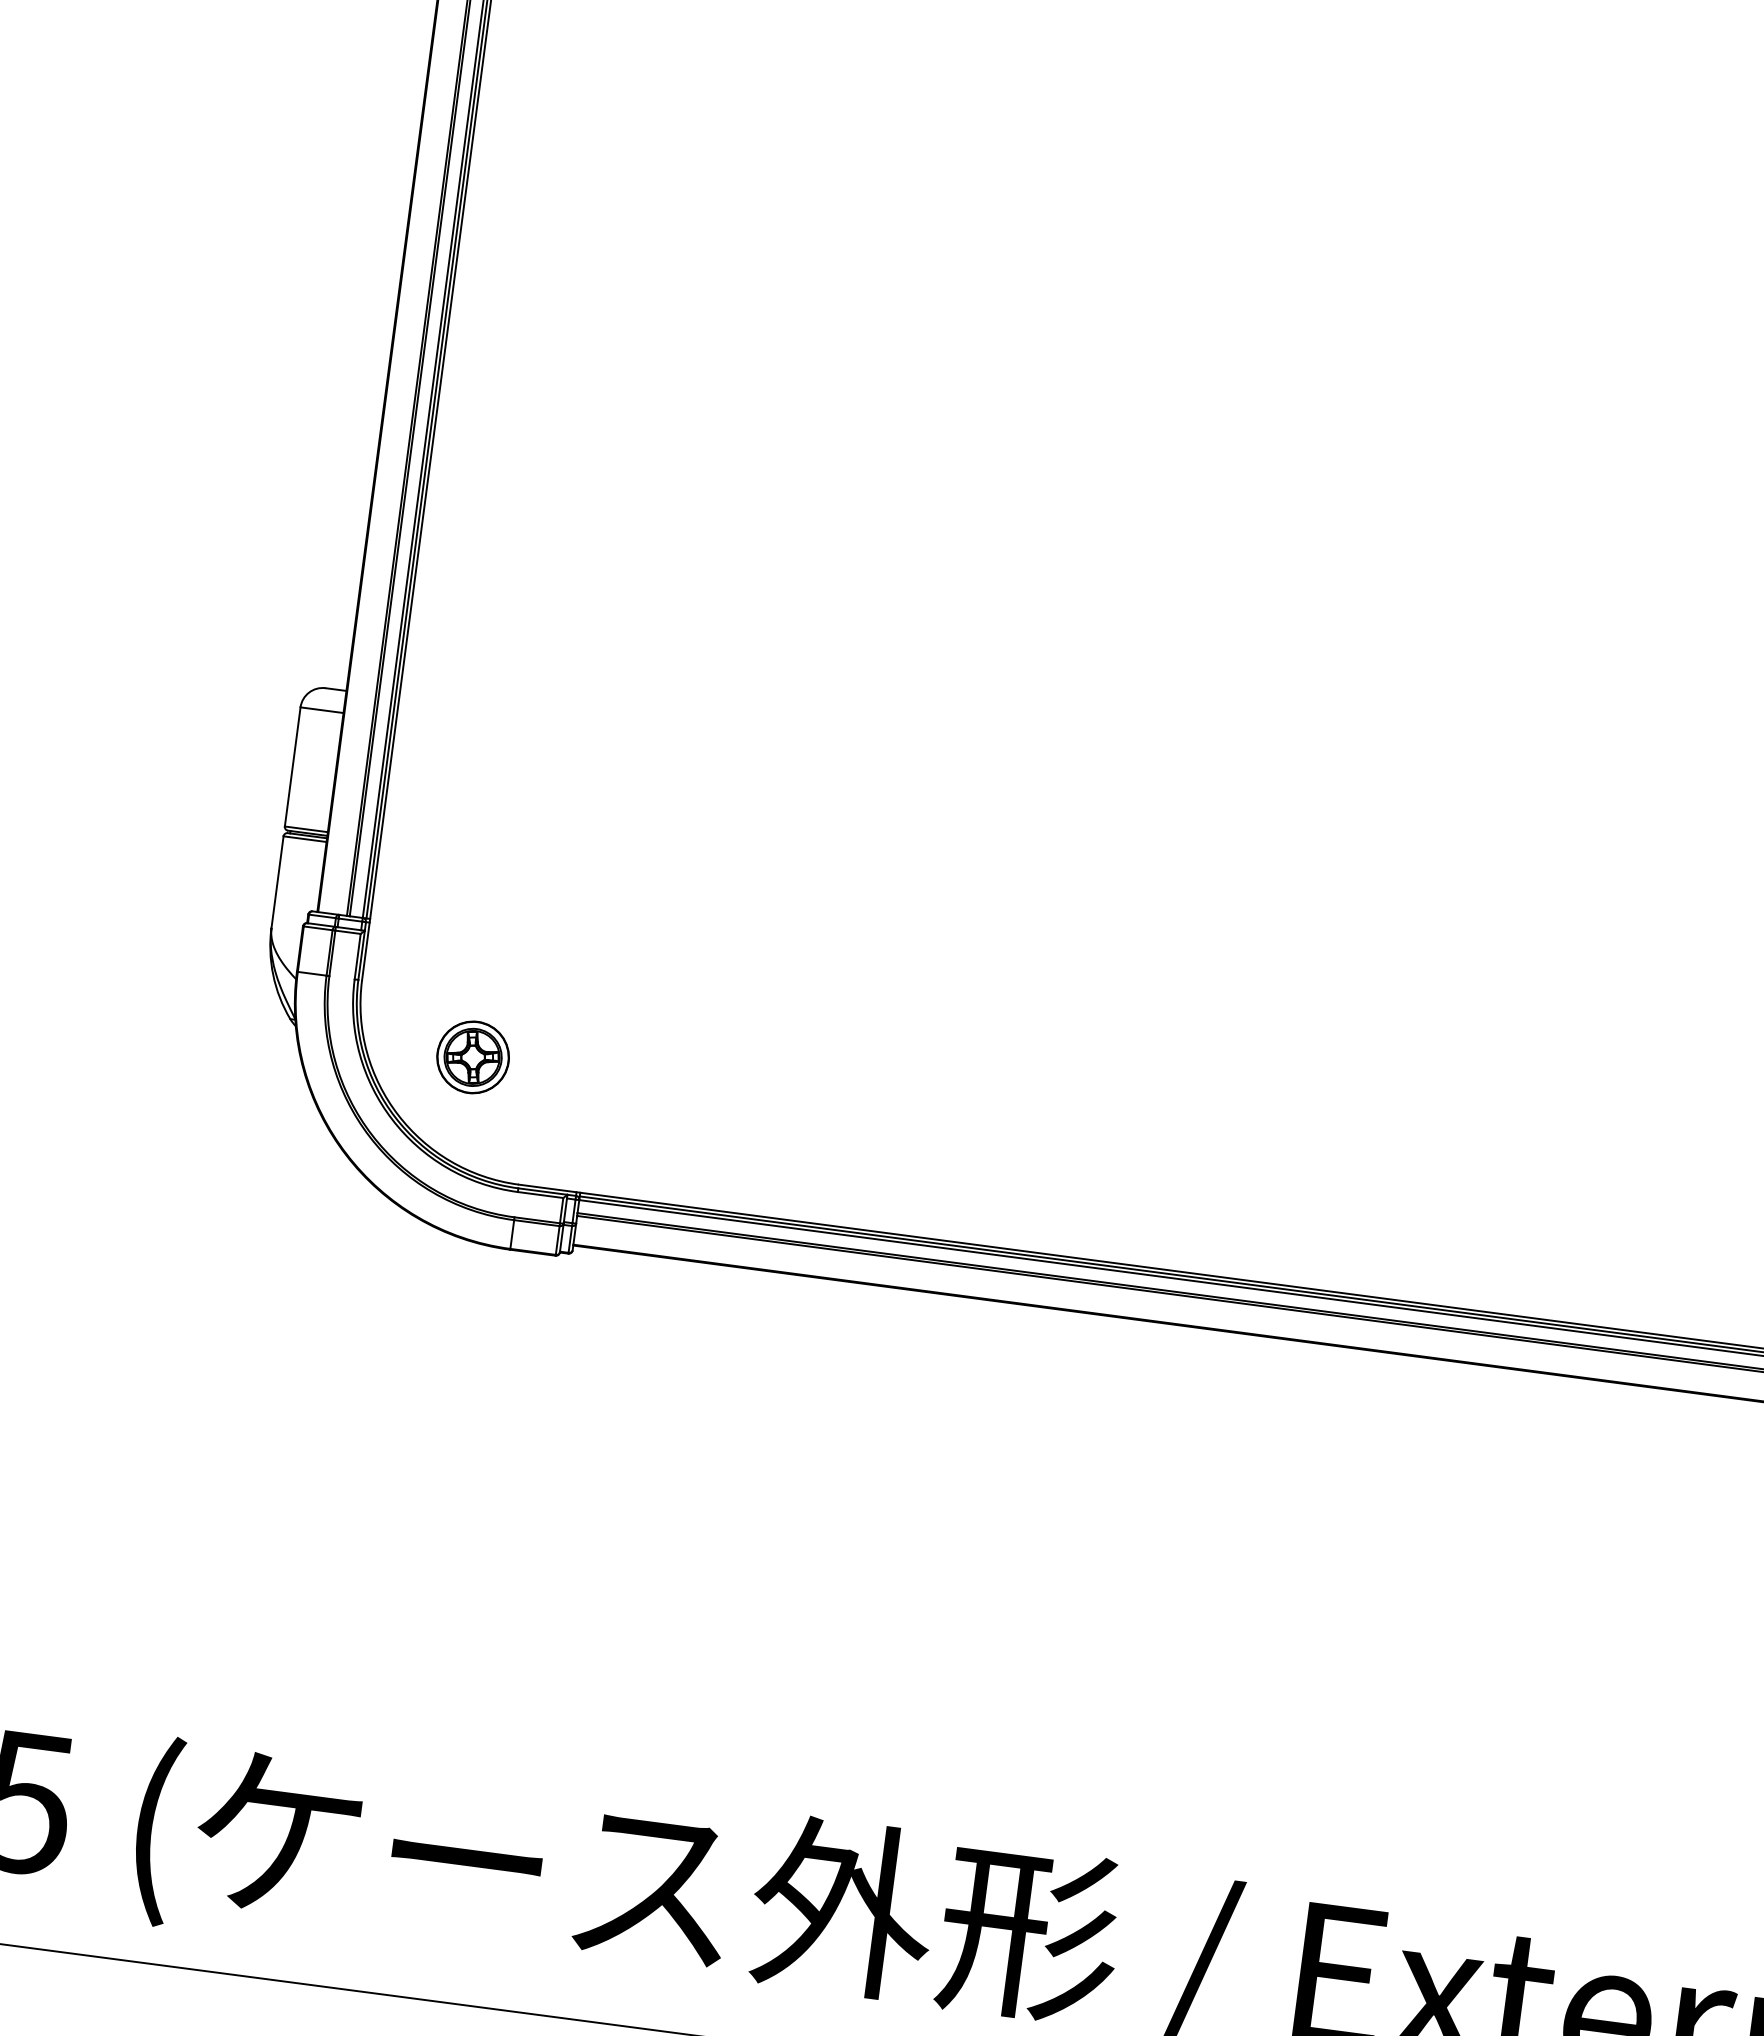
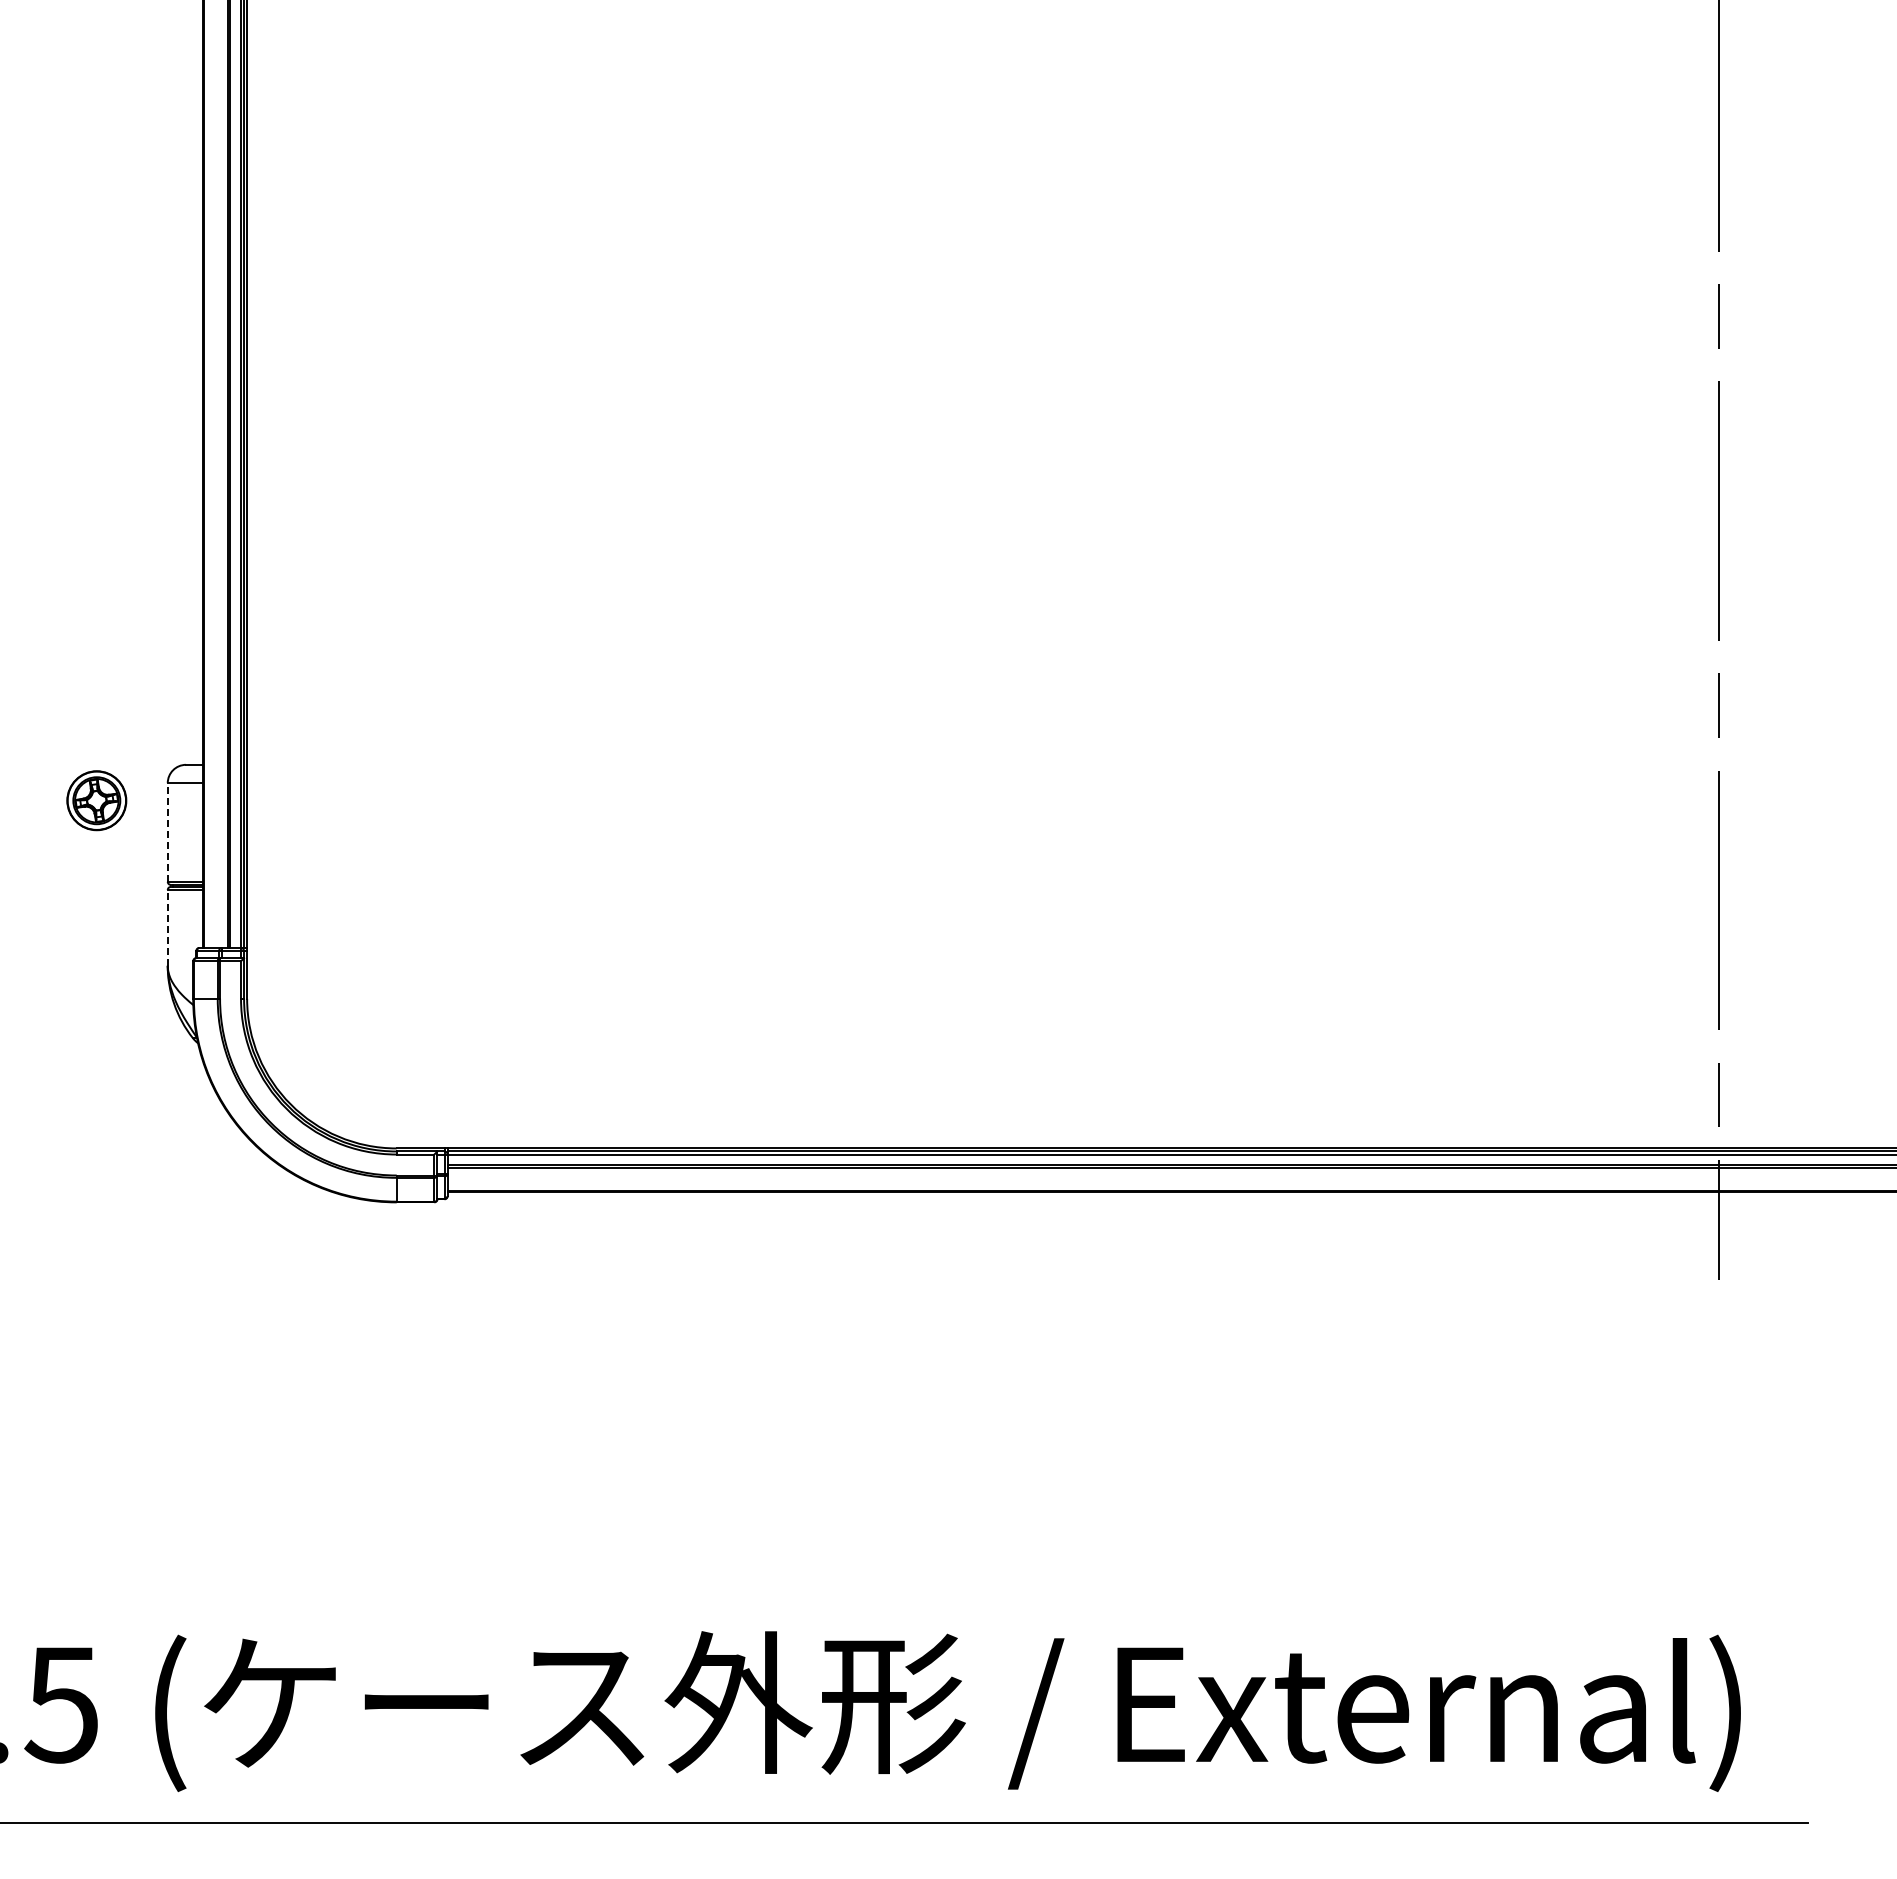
line: (292, 766) -> (167, 832), solid -> dashed
line: (277, 881) -> (167, 927), solid -> dashed
part: (472, 1057) -> (96, 800), moved

